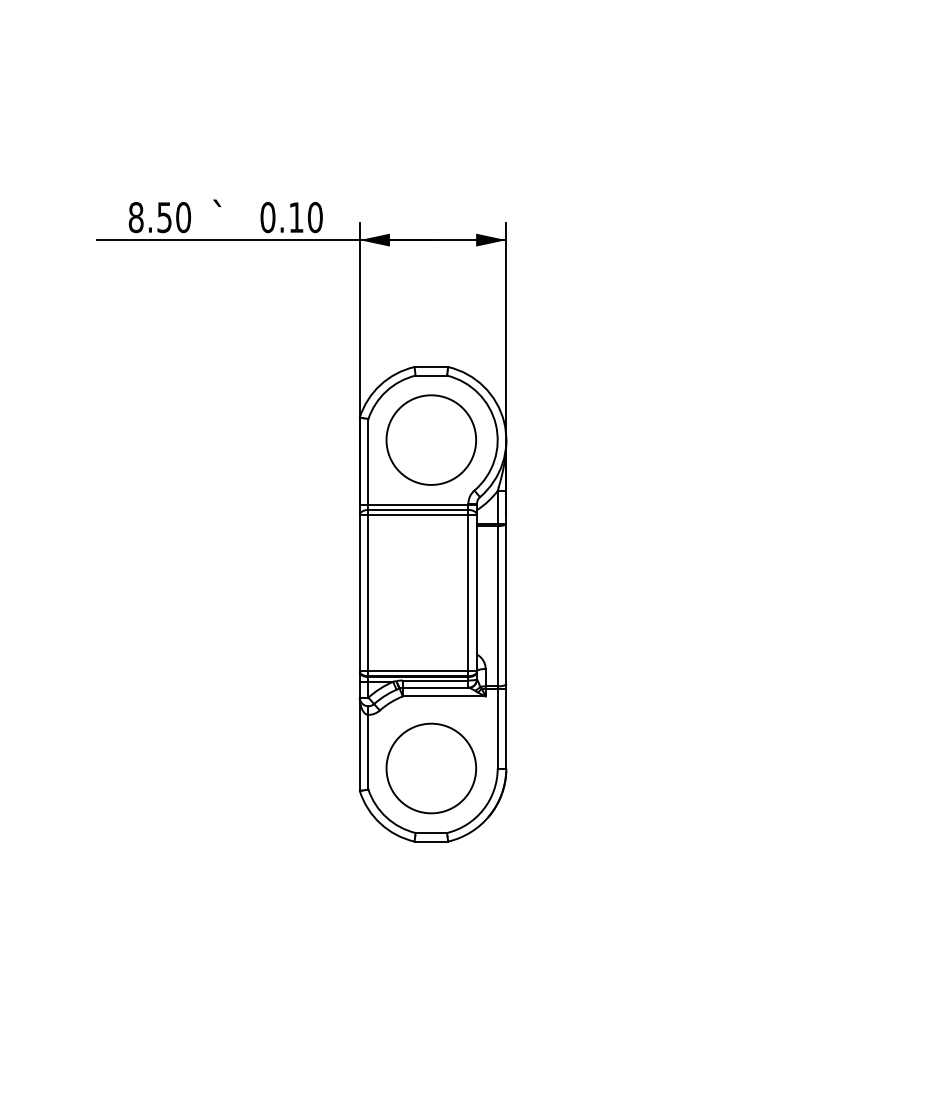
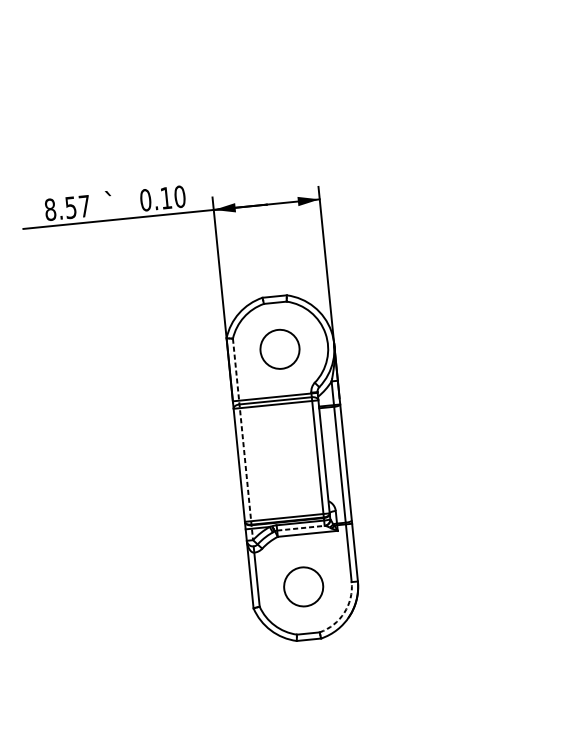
text: (183, 217) -> (84, 206), 8.50 -> 8.57
circle: (431, 439) -> (280, 348), size x0.6
line: (368, 558) -> (243, 439), solid -> dashed
line: (435, 687) -> (300, 528), solid -> dashed
circle: (431, 768) -> (303, 586), size x0.6
arc: (483, 809) -> (344, 612), solid -> dashed

